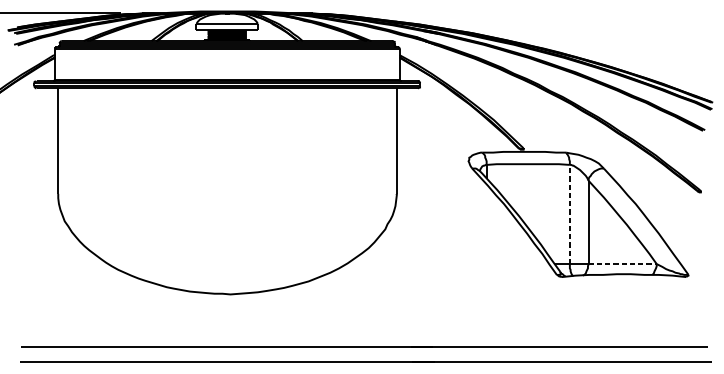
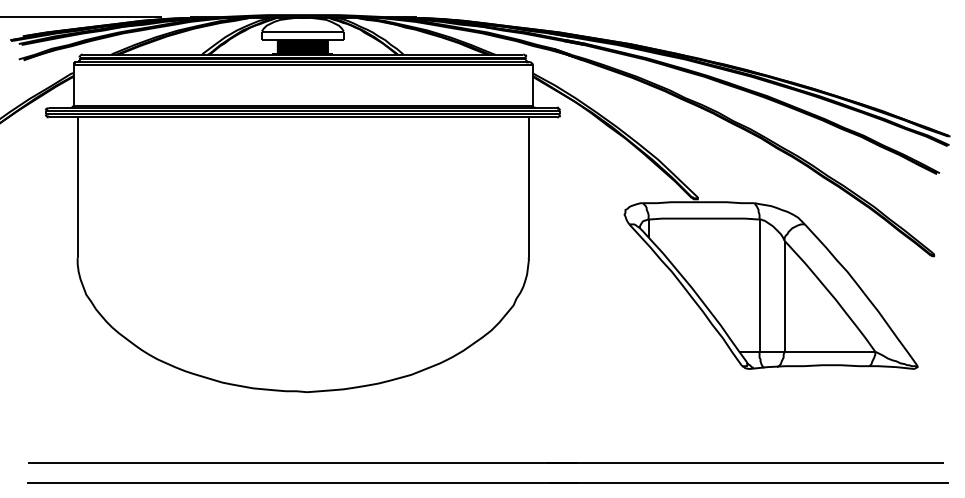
line: (569, 214) -> (759, 285), dashed -> solid
line: (623, 263) -> (830, 351), dashed -> solid

